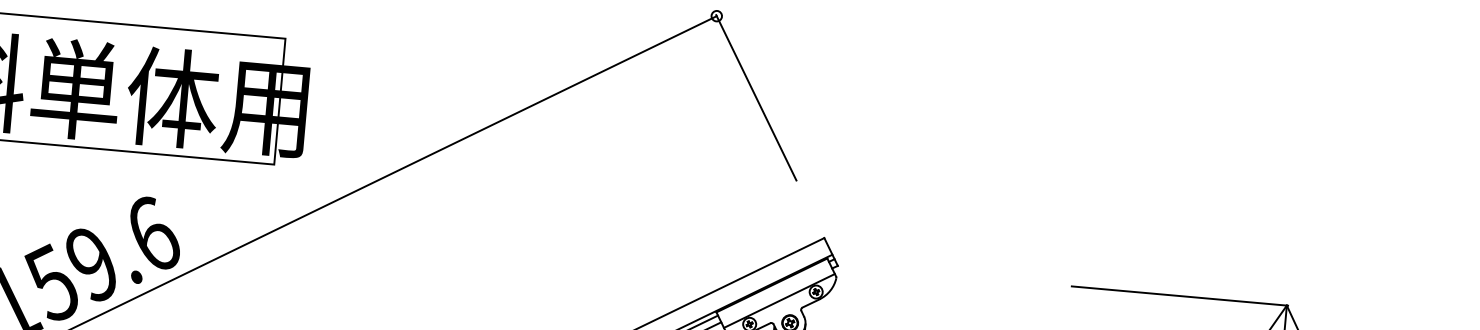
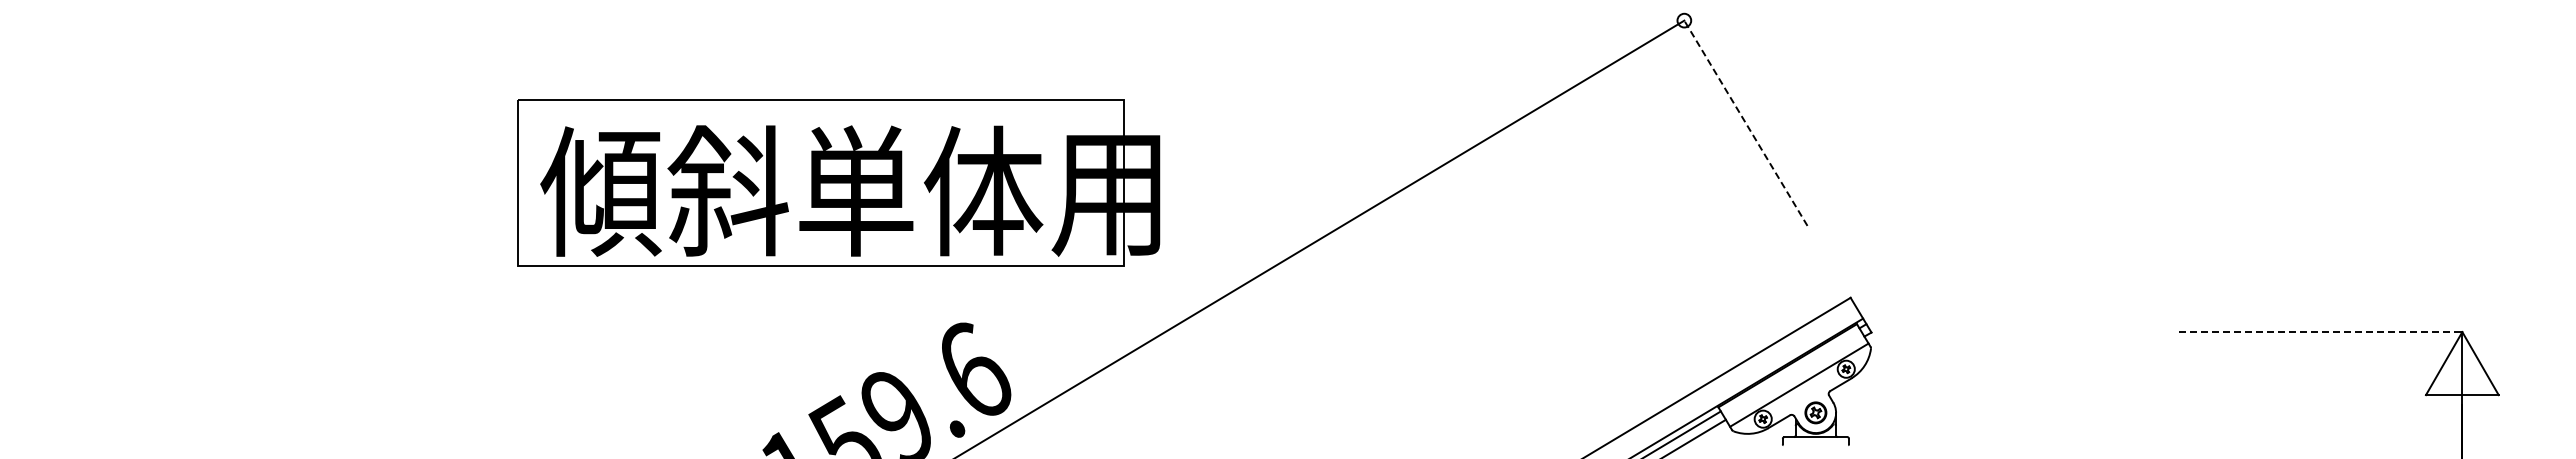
line: (756, 97) -> (1745, 122), solid -> dashed
line: (1180, 296) -> (2322, 332), solid -> dashed

